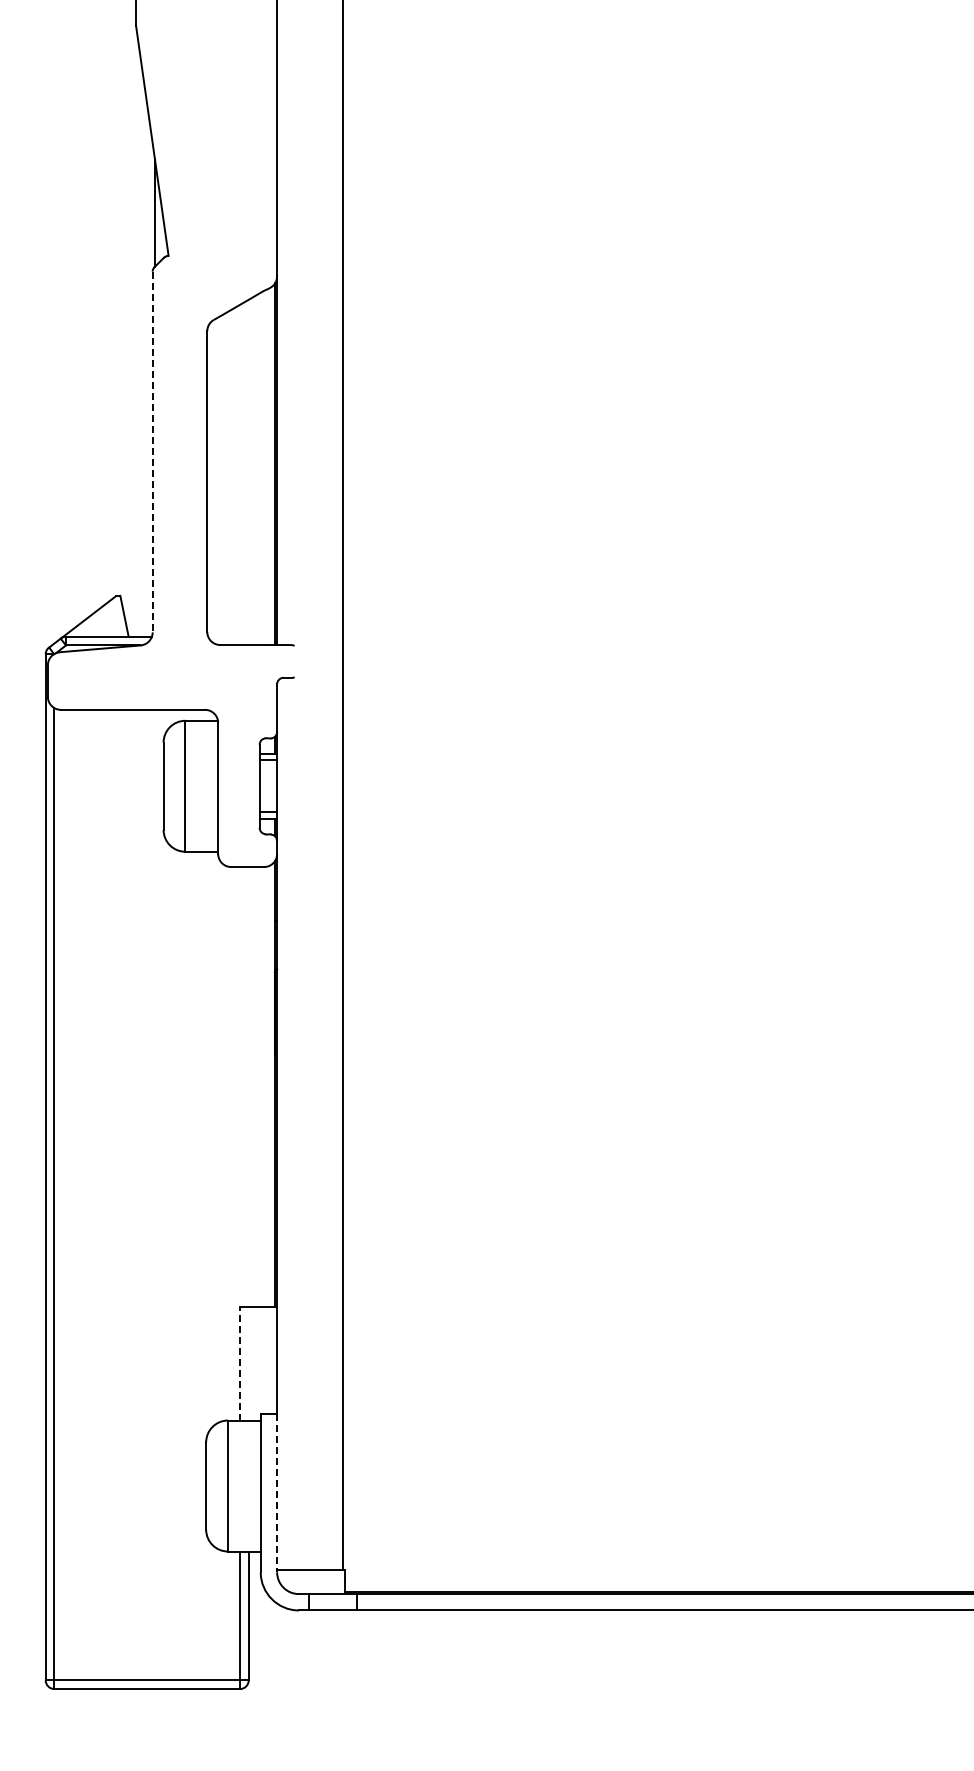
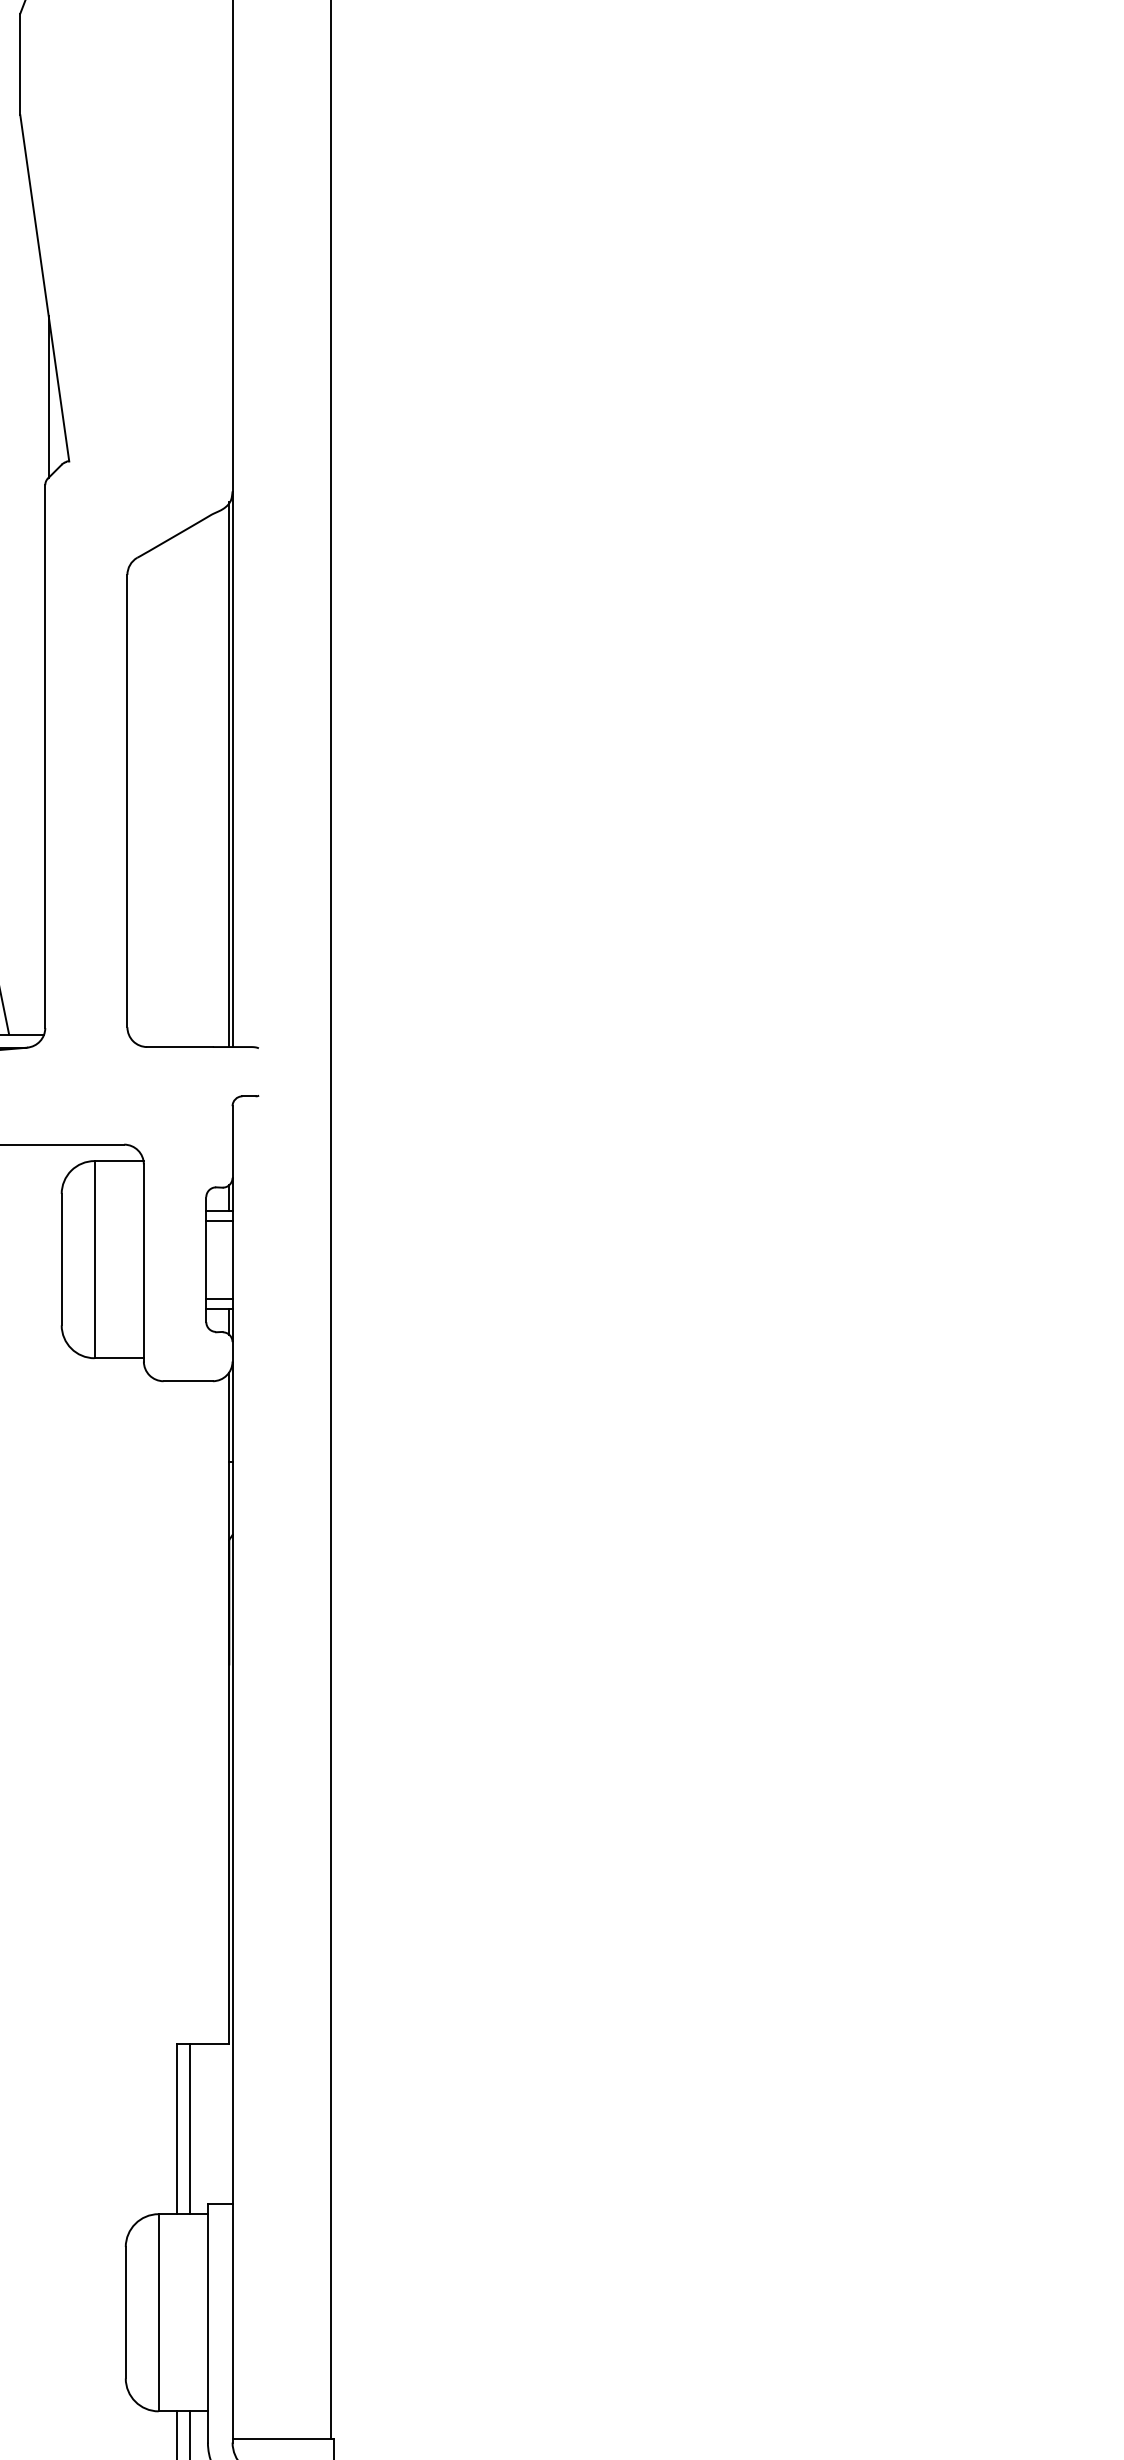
line: (152, 452) -> (45, 757), dashed -> solid
line: (240, 1363) -> (177, 2128), dashed -> solid
line: (248, 1363) -> (189, 2128), added
line: (277, 1493) -> (233, 2324), dashed -> solid

